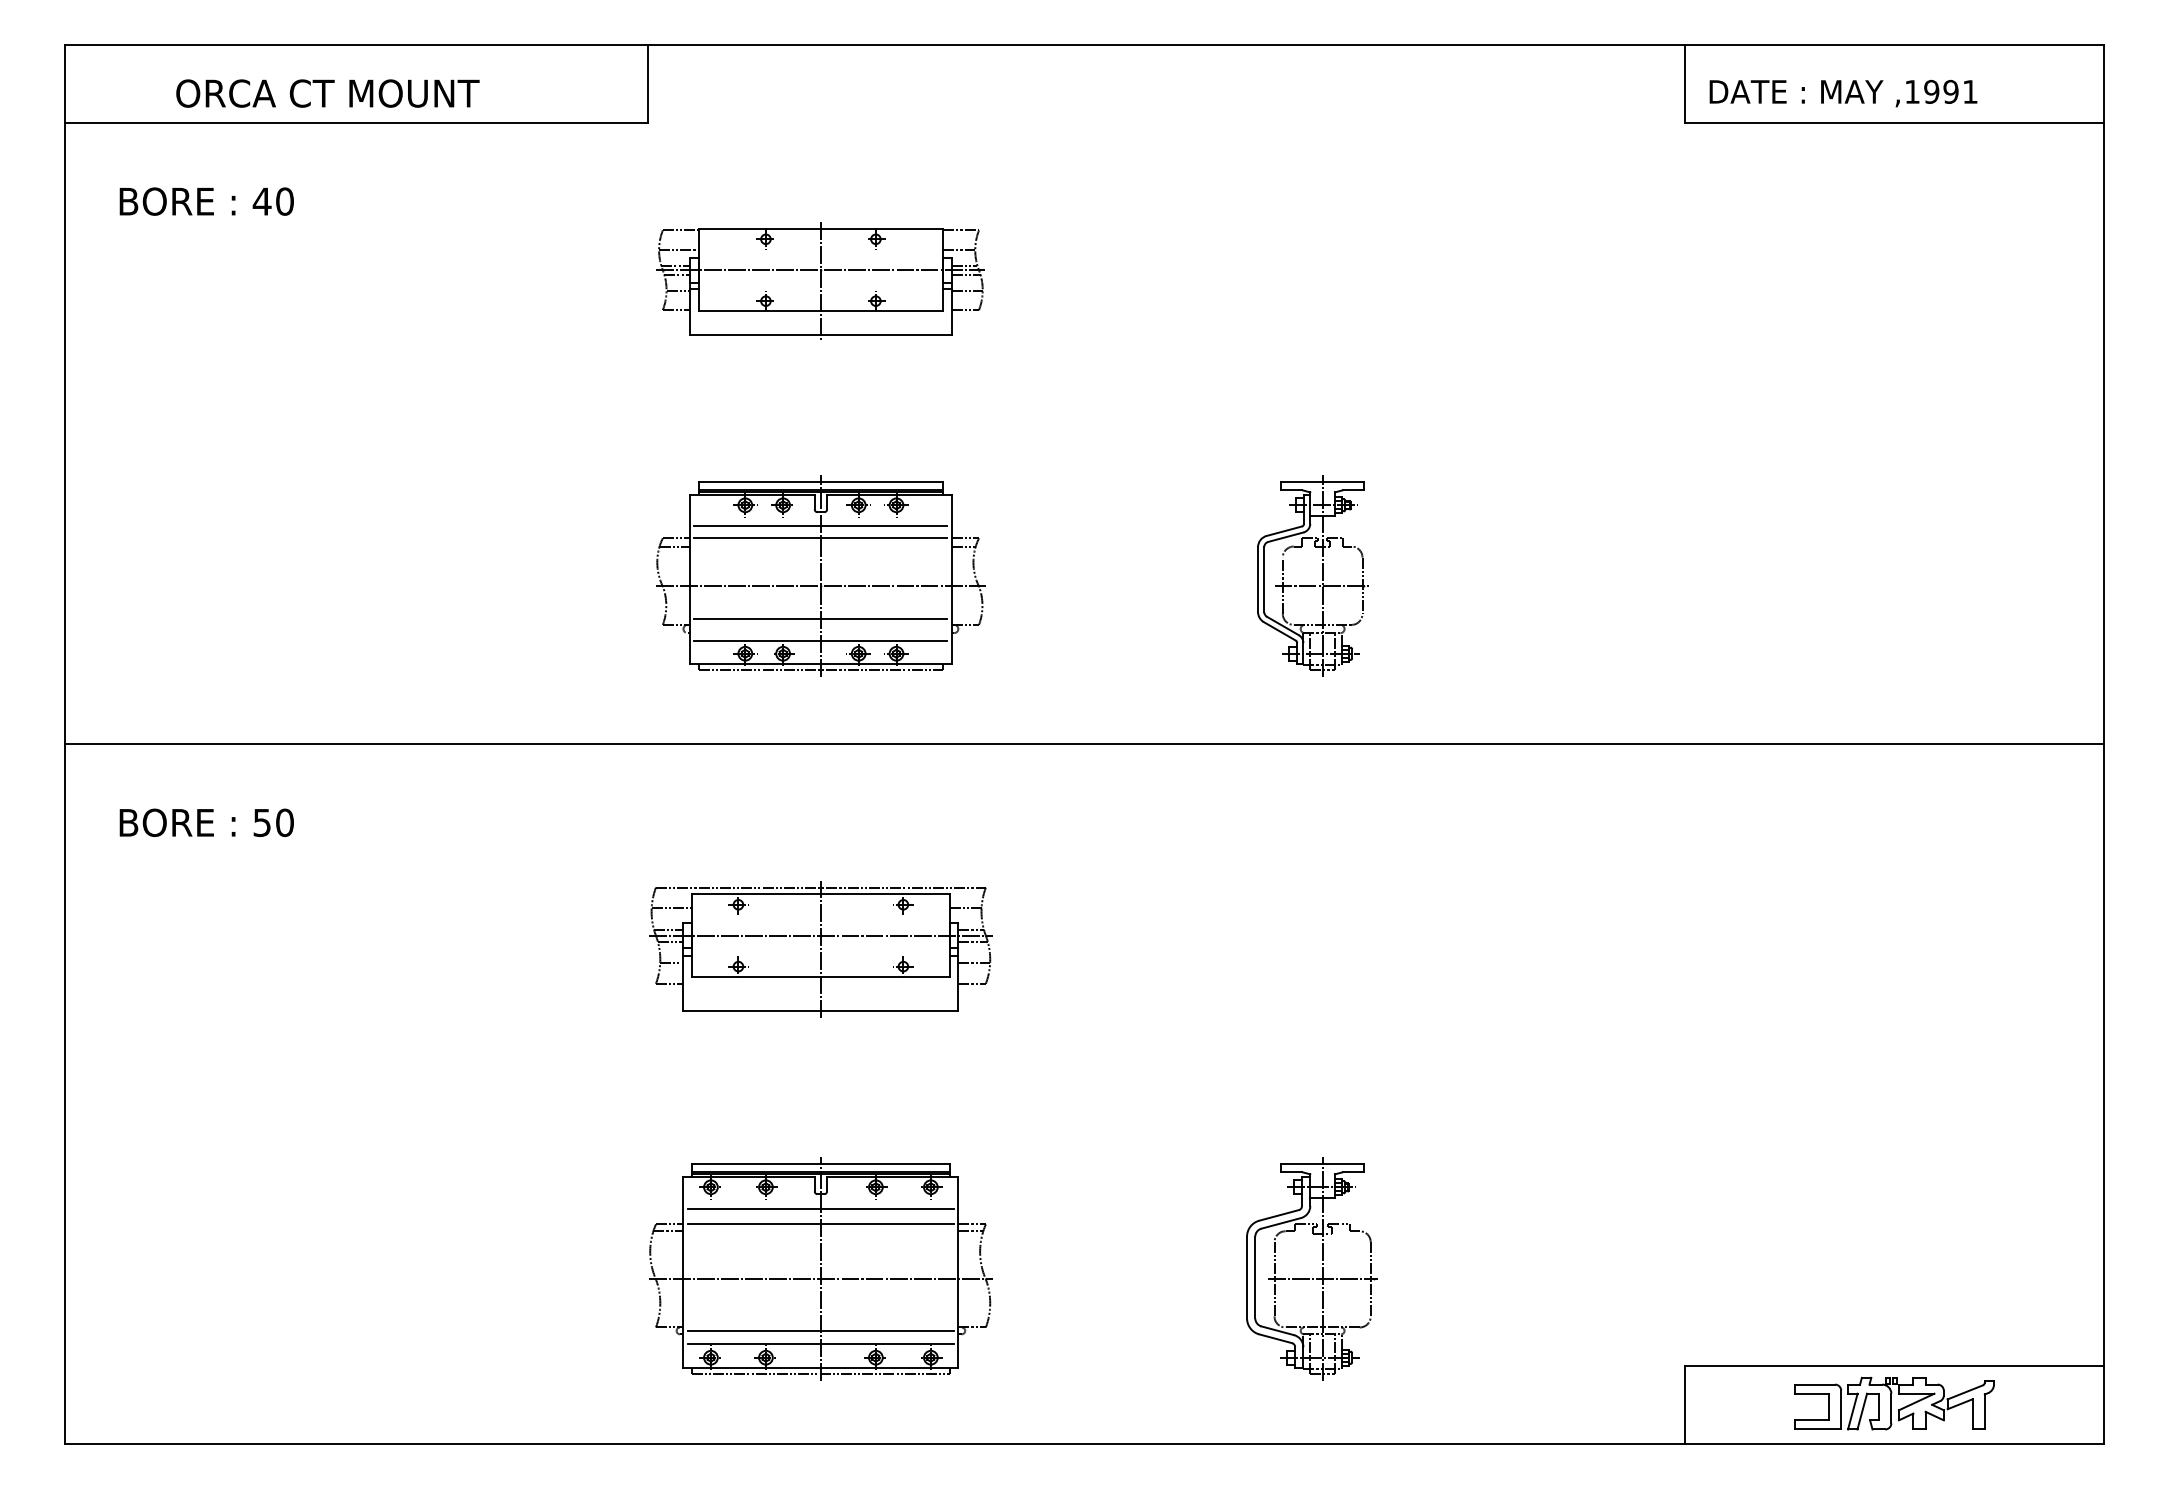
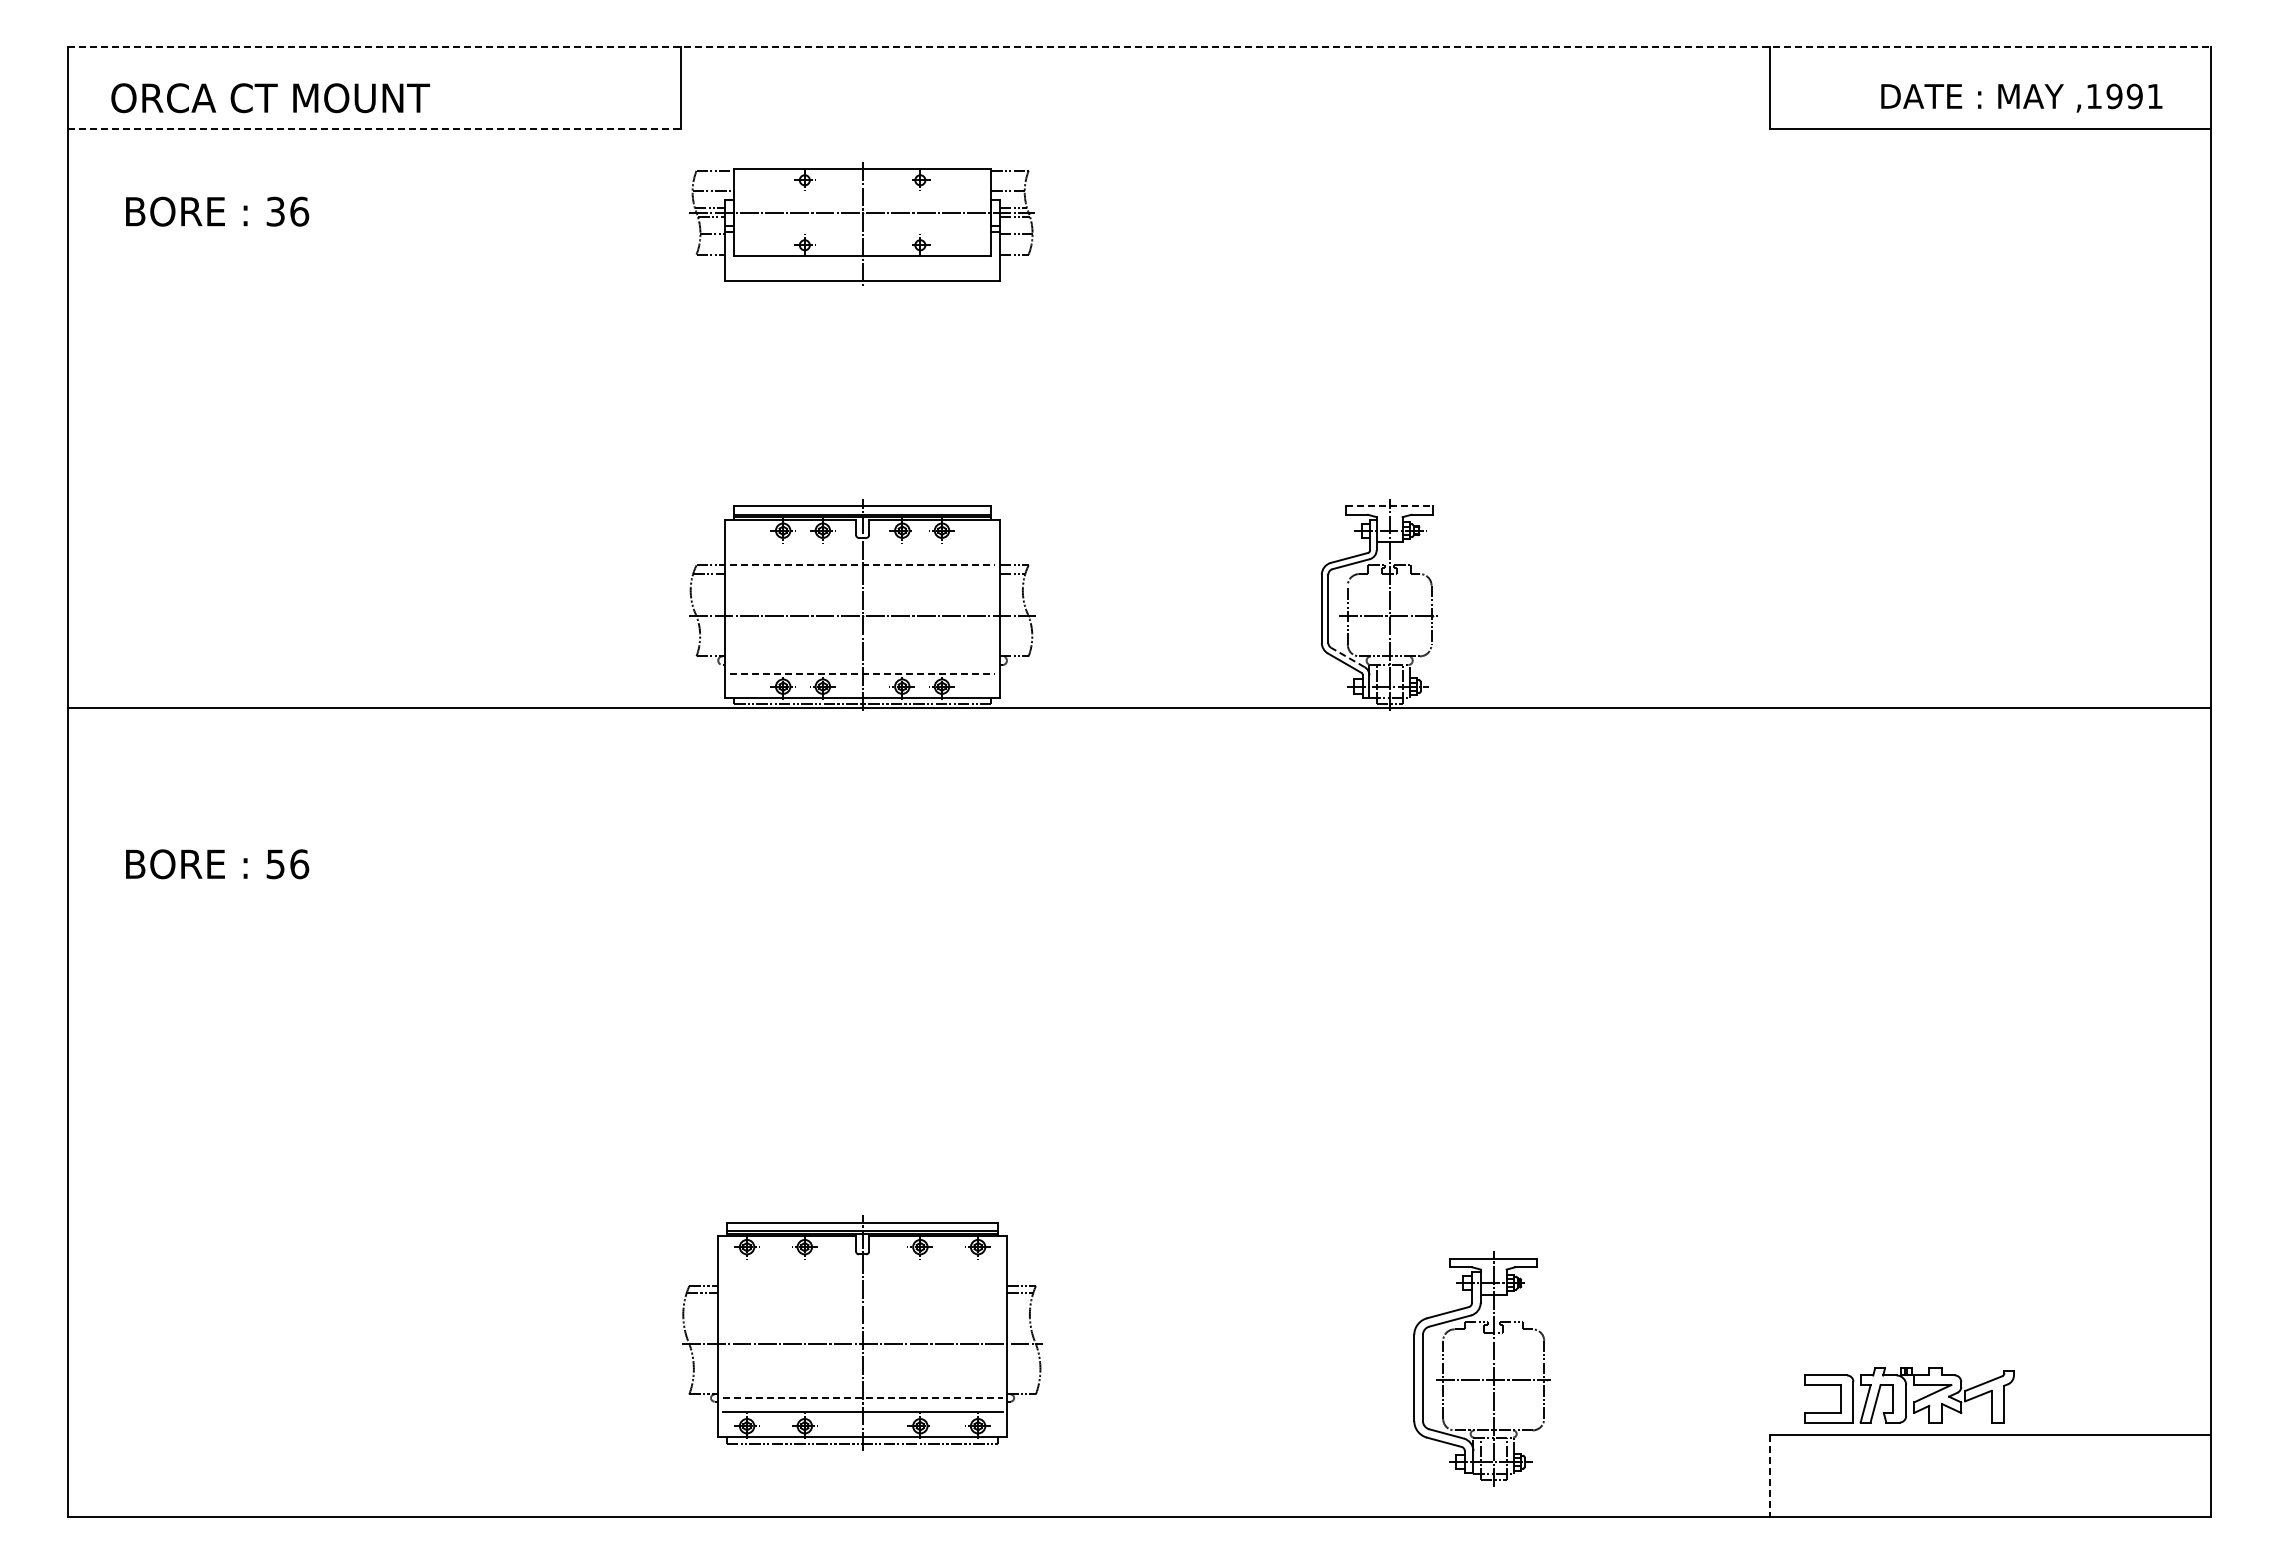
line: (1084, 44) -> (1139, 46), solid -> dashed
text: (1843, 92) -> (2021, 97), moved
text: (327, 93) -> (270, 98), moved
line: (357, 123) -> (375, 129), solid -> dashed
text: (273, 201) -> (287, 211), 40 -> 36
part: (819, 280) -> (861, 223), moved
line: (1323, 482) -> (1390, 506), solid -> dashed
line: (820, 526) -> (862, 552), removed
line: (820, 538) -> (862, 565), solid -> dashed
line: (820, 618) -> (862, 649), removed
line: (1282, 625) -> (1347, 657), solid -> dashed
line: (820, 641) -> (862, 673), solid -> dashed
line: (1084, 744) -> (1139, 708), moved
text: (284, 823) -> (299, 864), 50 -> 56
part: (820, 949) -> (862, 997), removed
line: (820, 1209) -> (862, 1270), removed
line: (820, 1223) -> (862, 1285), removed
part: (1312, 1278) -> (1482, 1379), moved
line: (821, 1331) -> (863, 1398), solid -> dashed
part: (1894, 1403) -> (1909, 1395), moved
line: (1685, 1405) -> (1770, 1476), solid -> dashed

